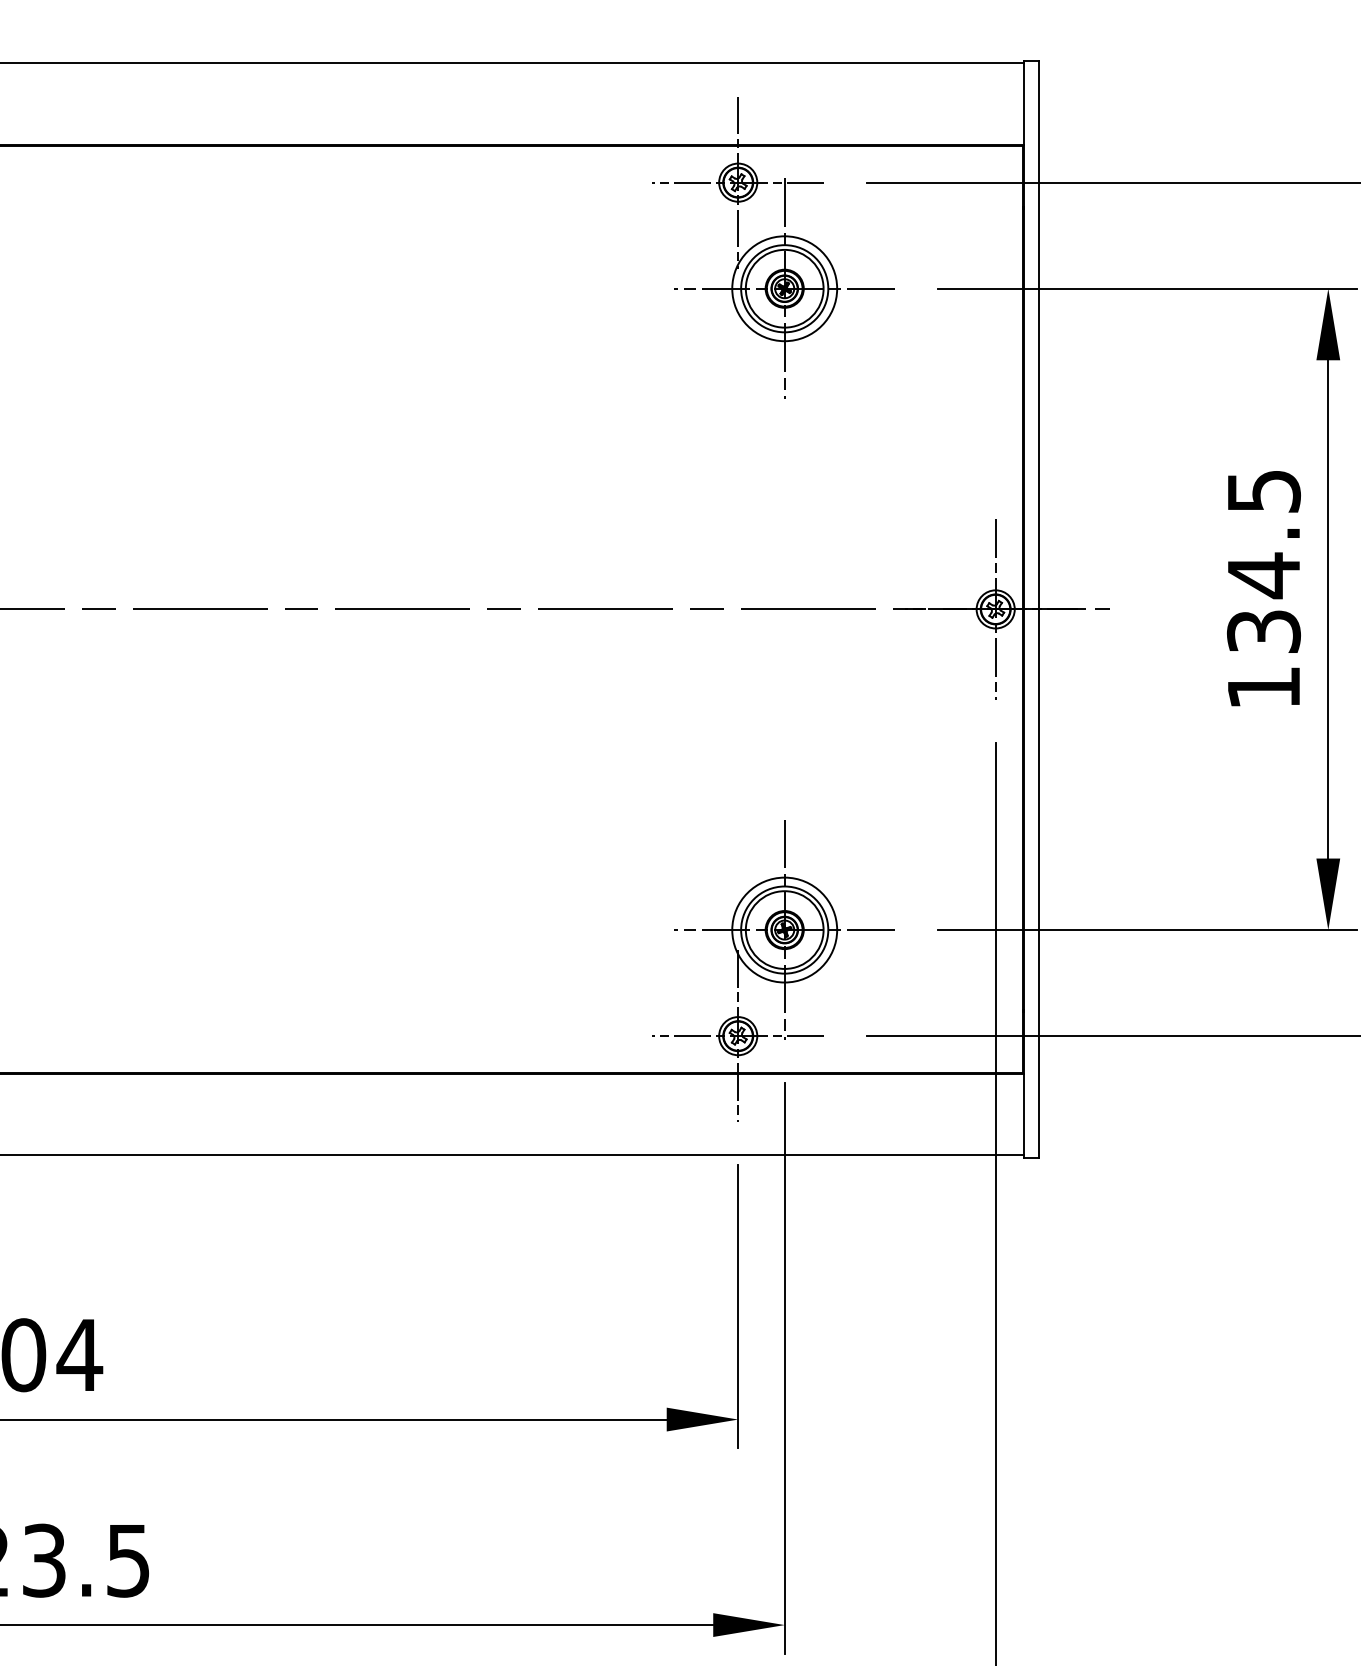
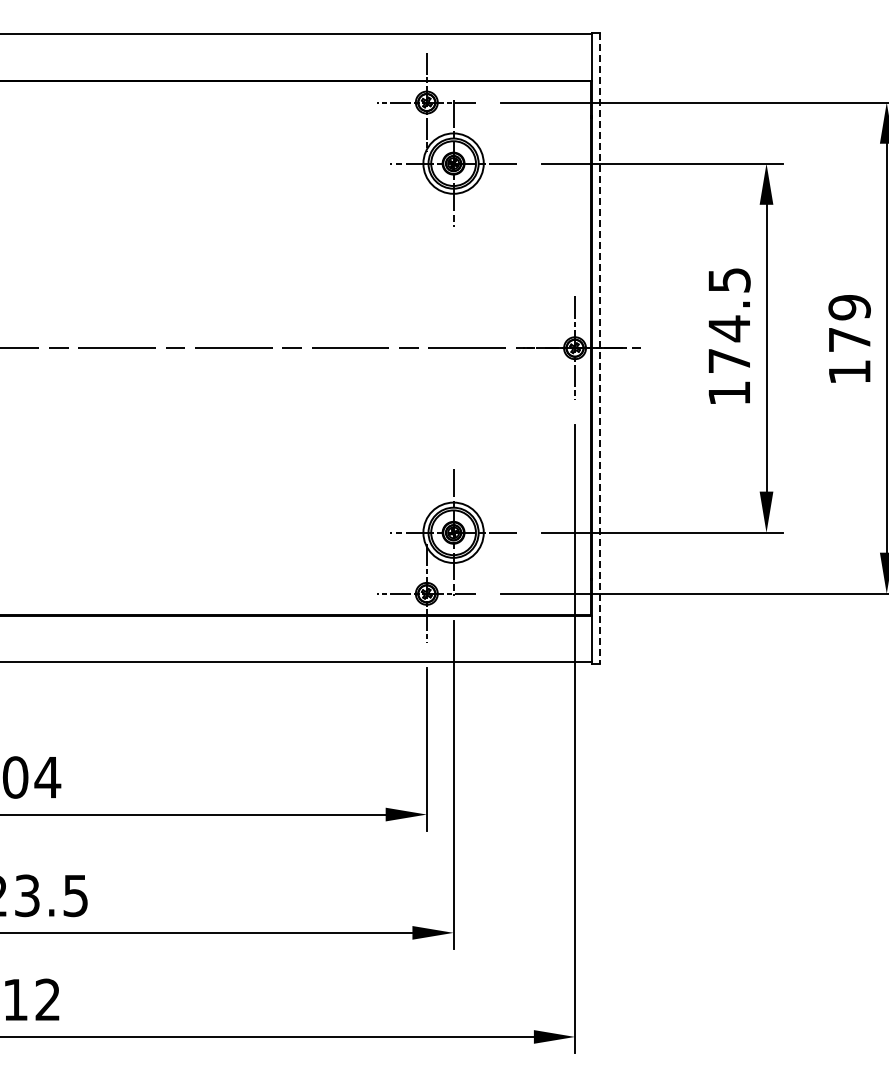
line: (1038, 609) -> (599, 348), solid -> dashed
text: (1264, 632) -> (729, 361), 134.5 -> 174.5

